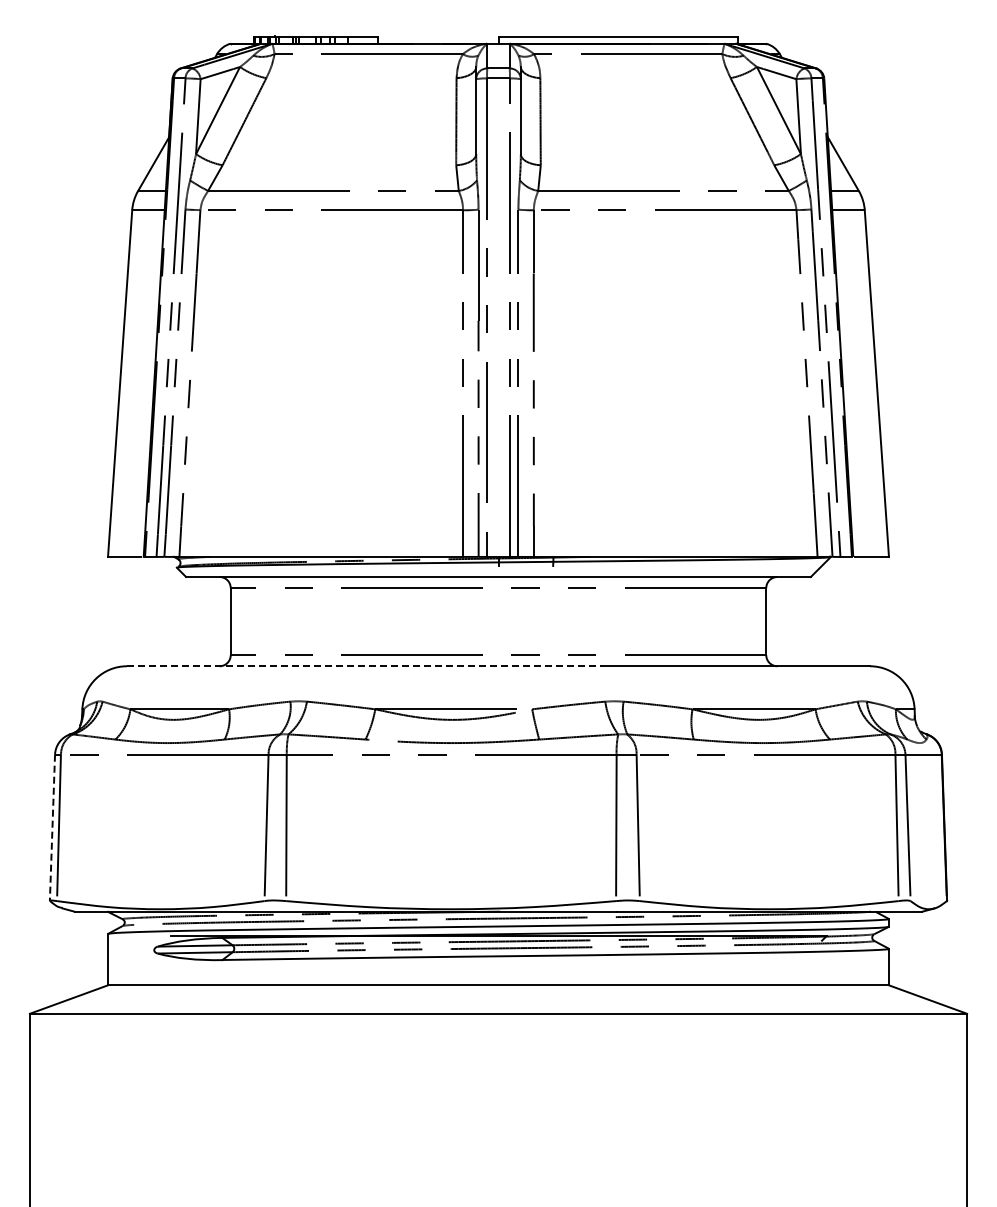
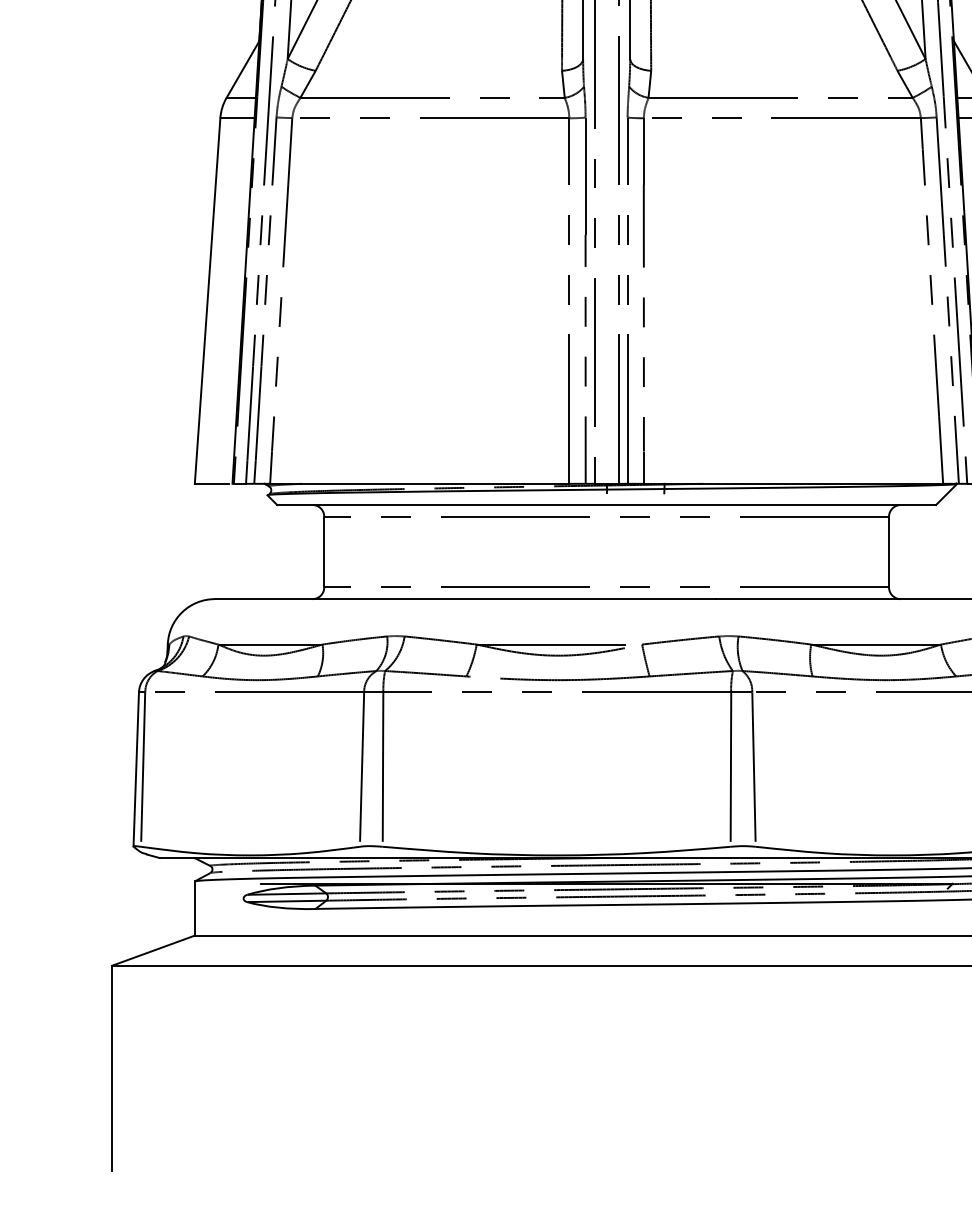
line: (364, 666) -> (465, 599), dashed -> solid
line: (52, 828) -> (136, 770), dashed -> solid

